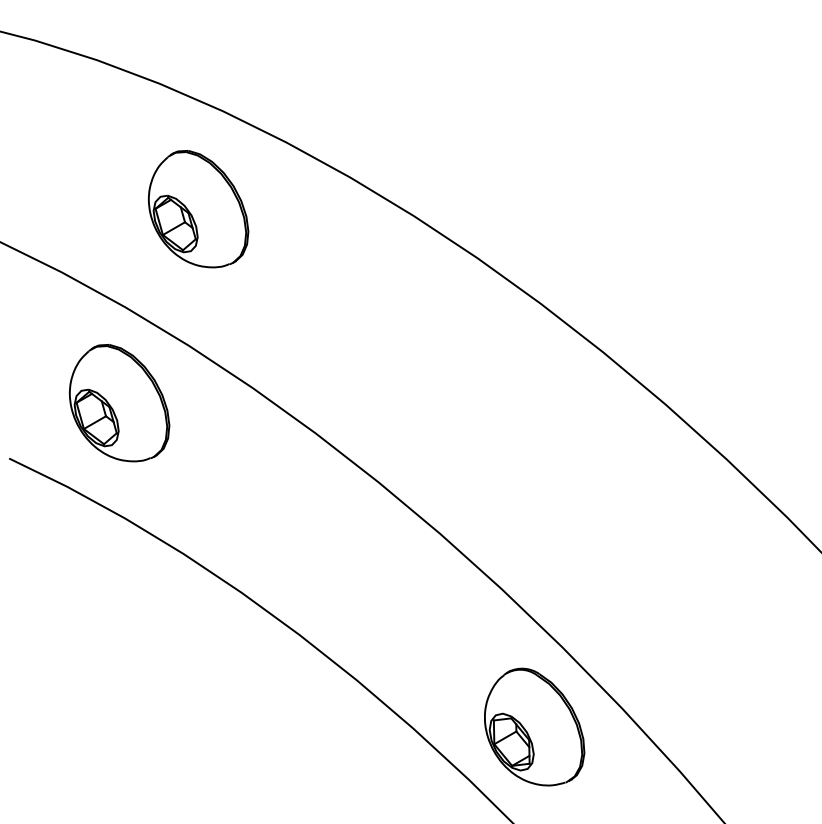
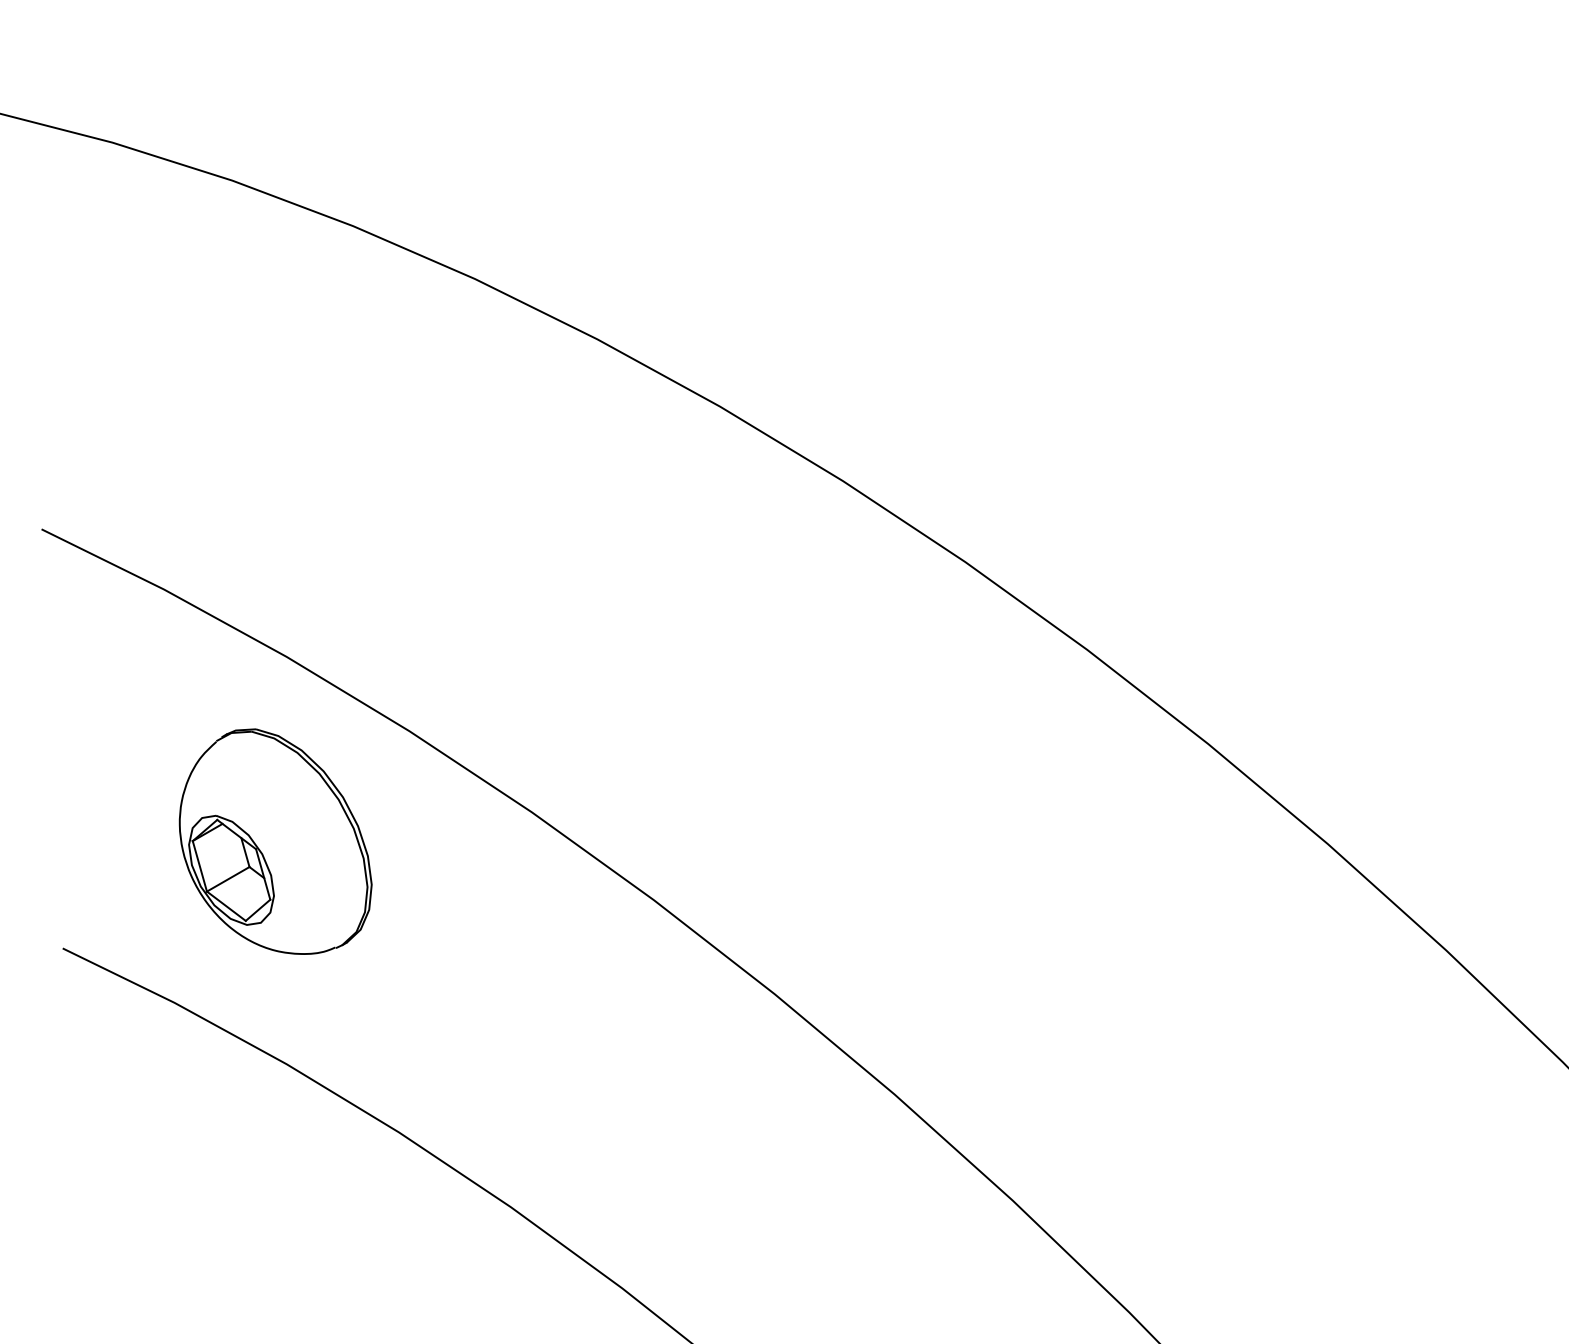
part: (198, 209) -> (427, 468), removed

